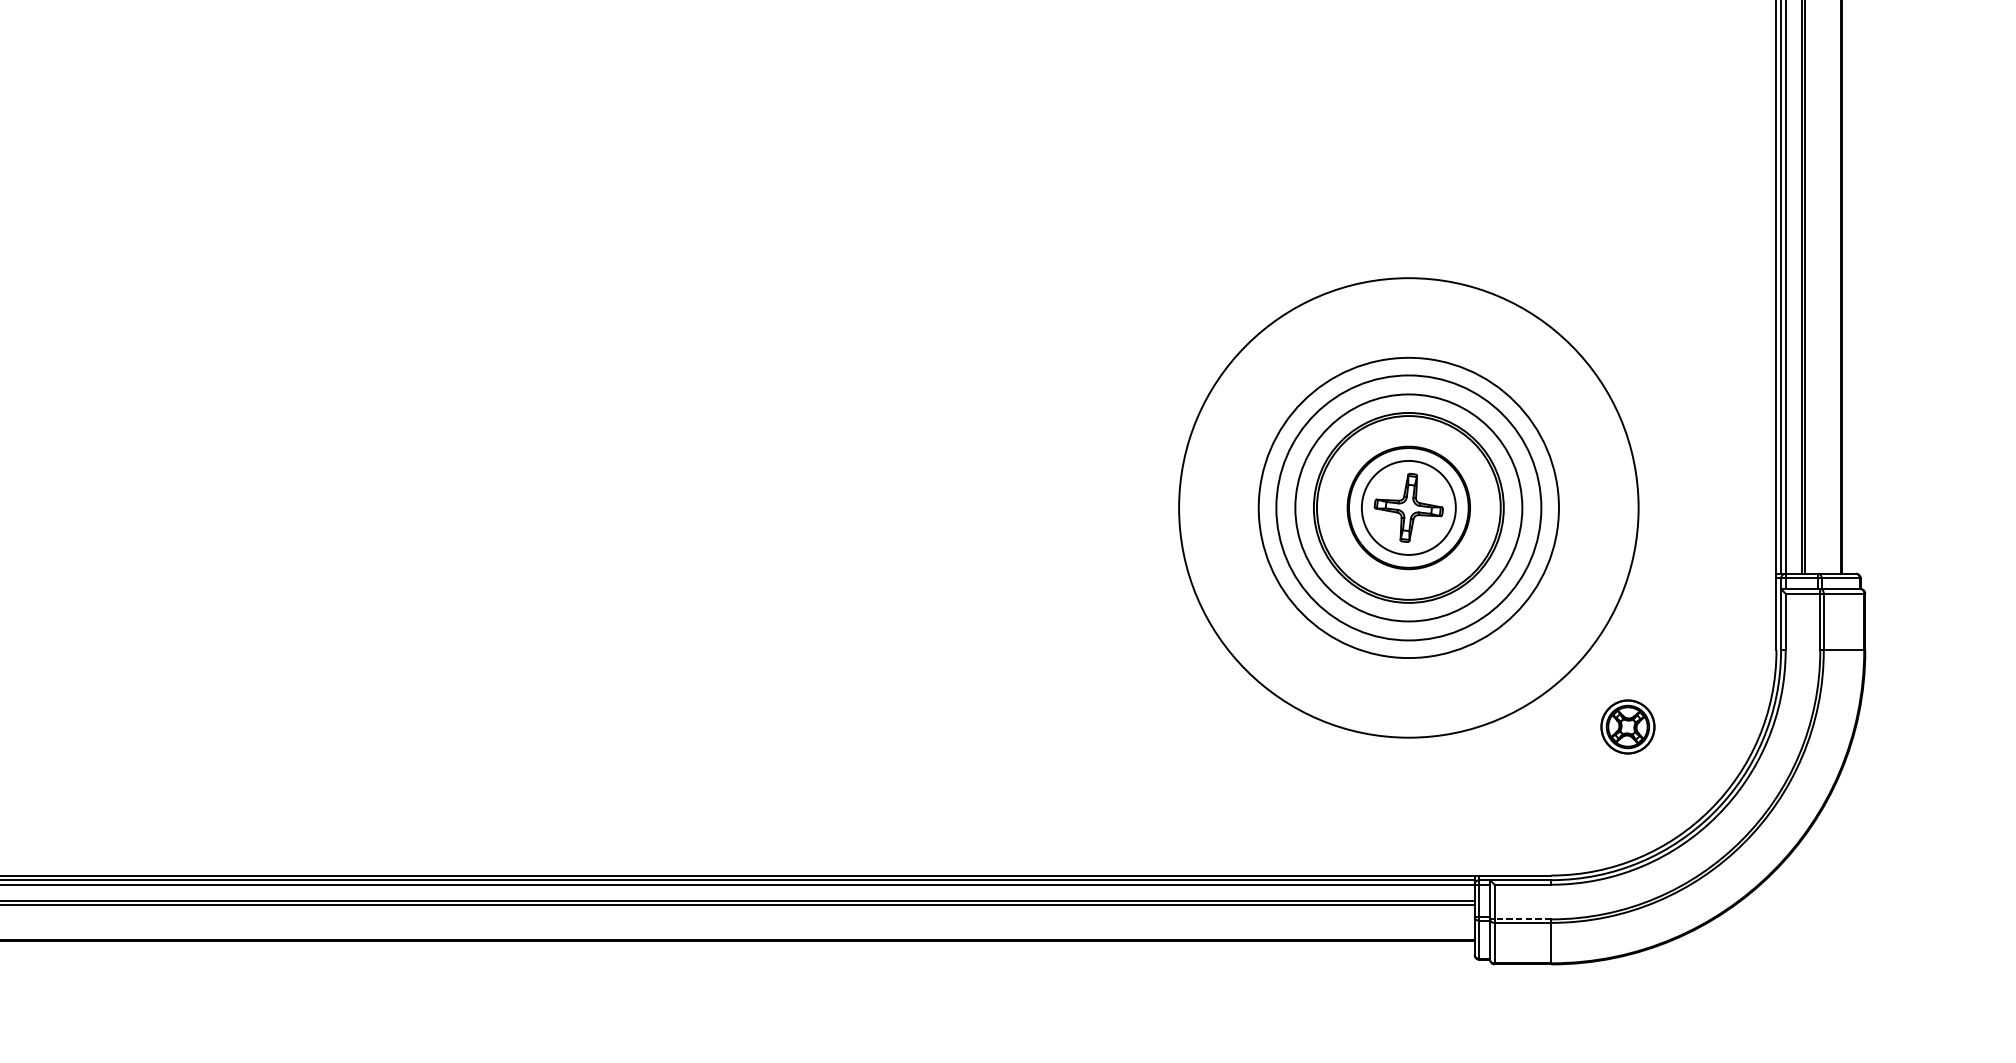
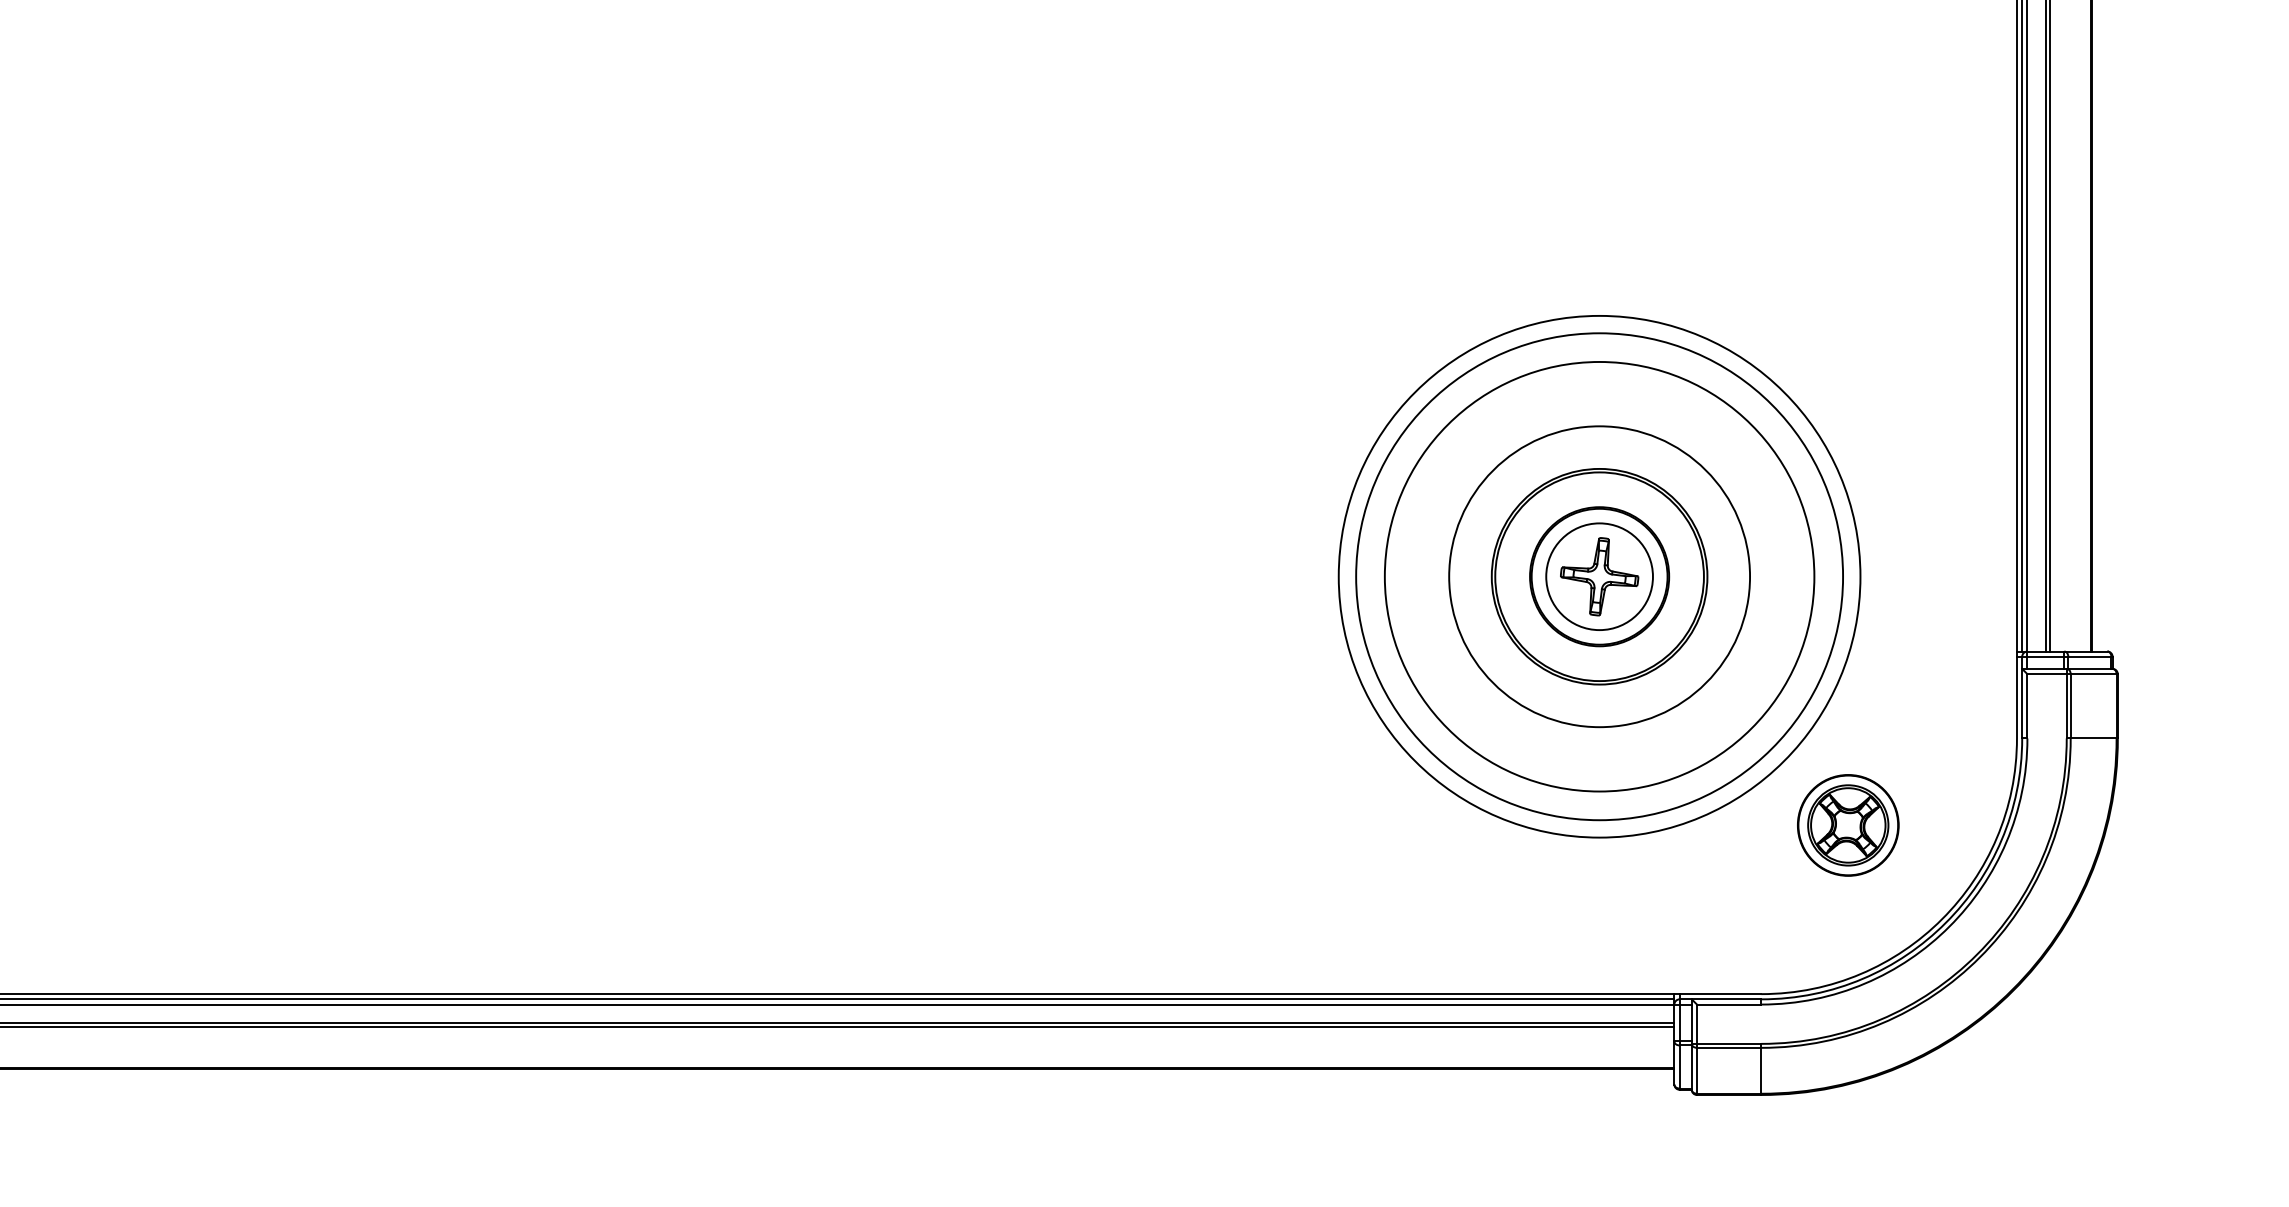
circle: (1408, 507) -> (1599, 576), size x1.43
circle: (1408, 507) -> (1599, 576), size x1.67
part: (1628, 727) -> (1848, 825), size x1.67
line: (1522, 919) -> (1728, 1043), dashed -> solid

